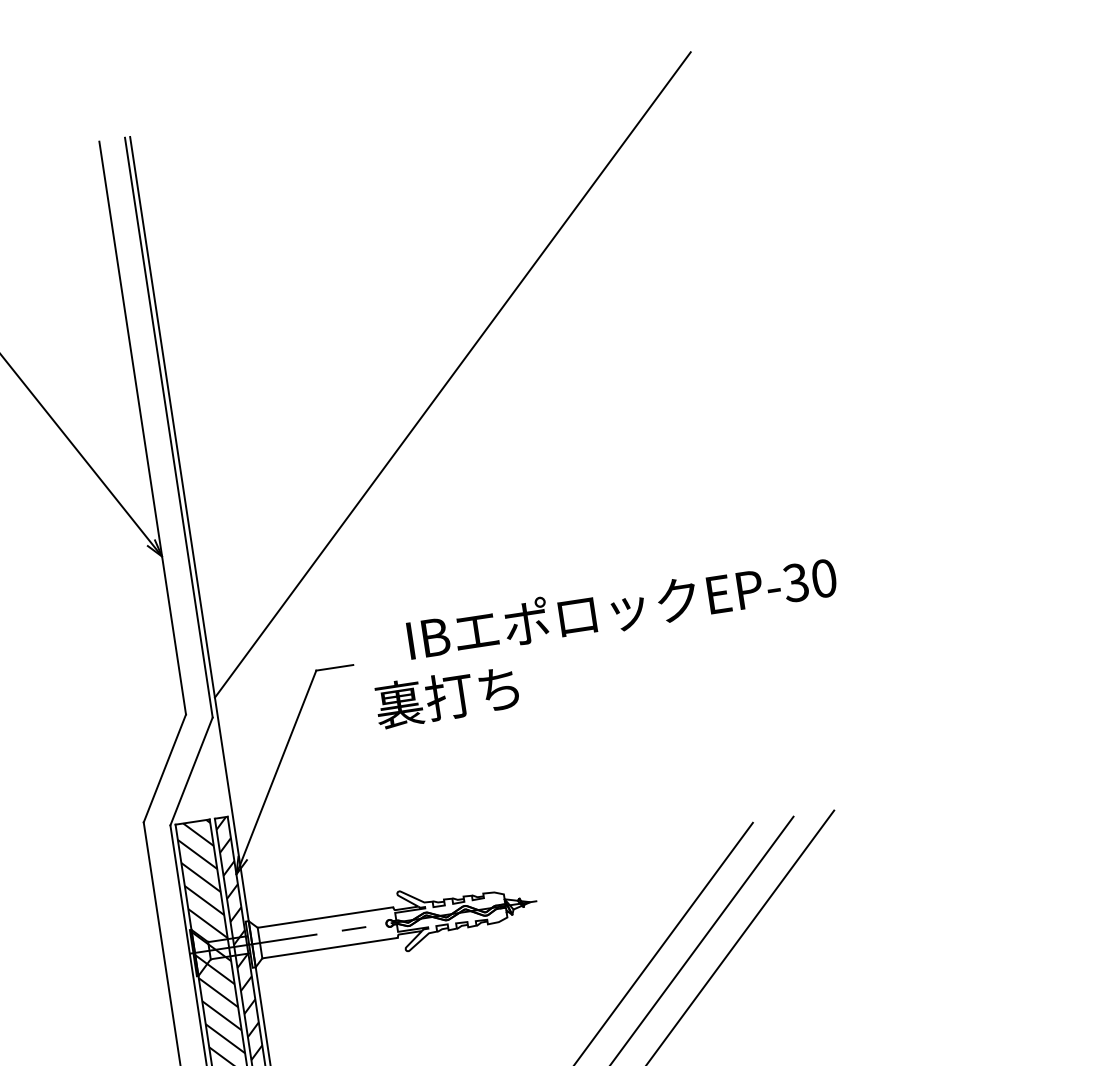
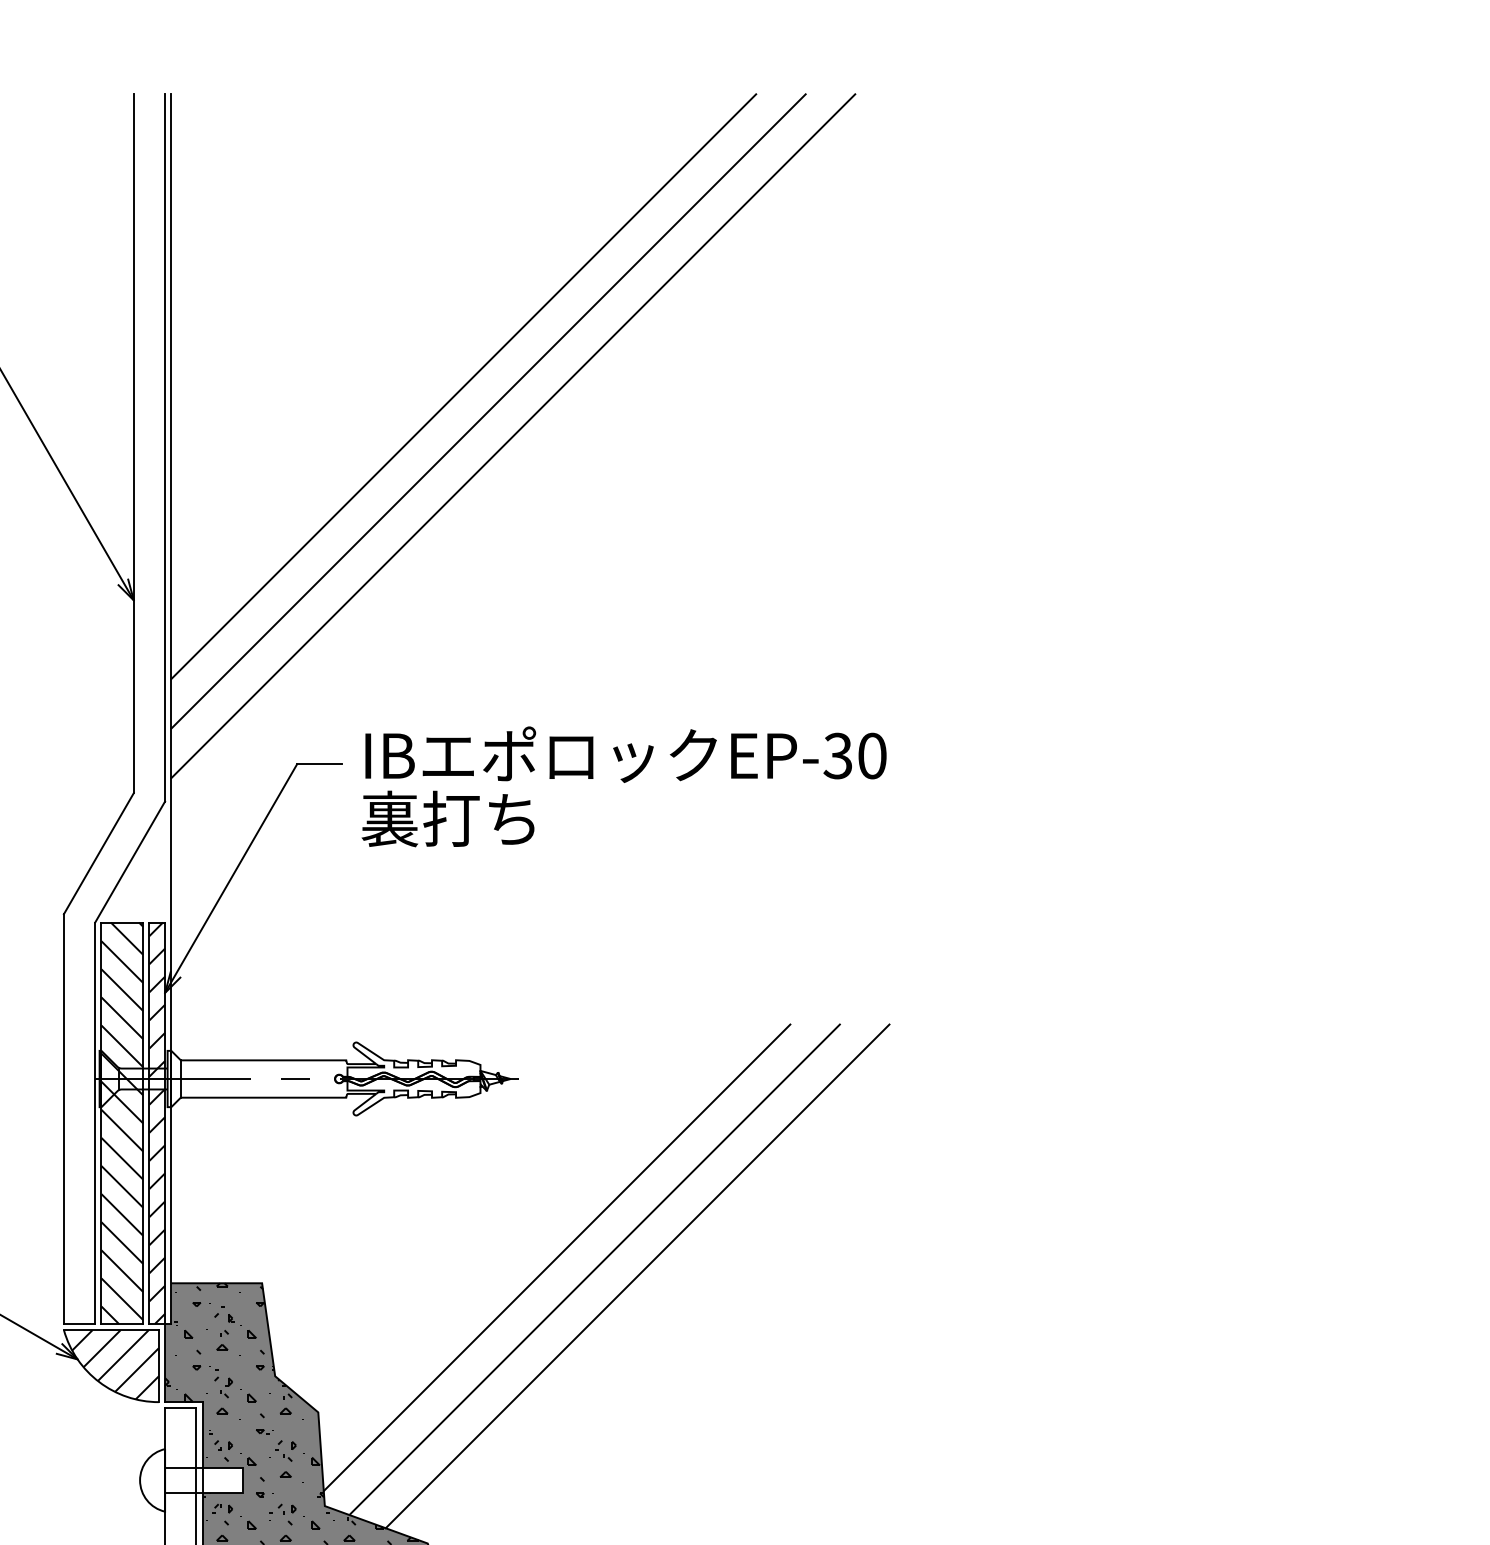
line: (405, 340) -> (463, 386), added
line: (429, 357) -> (488, 411), added
text: (621, 607) -> (625, 754), moved

